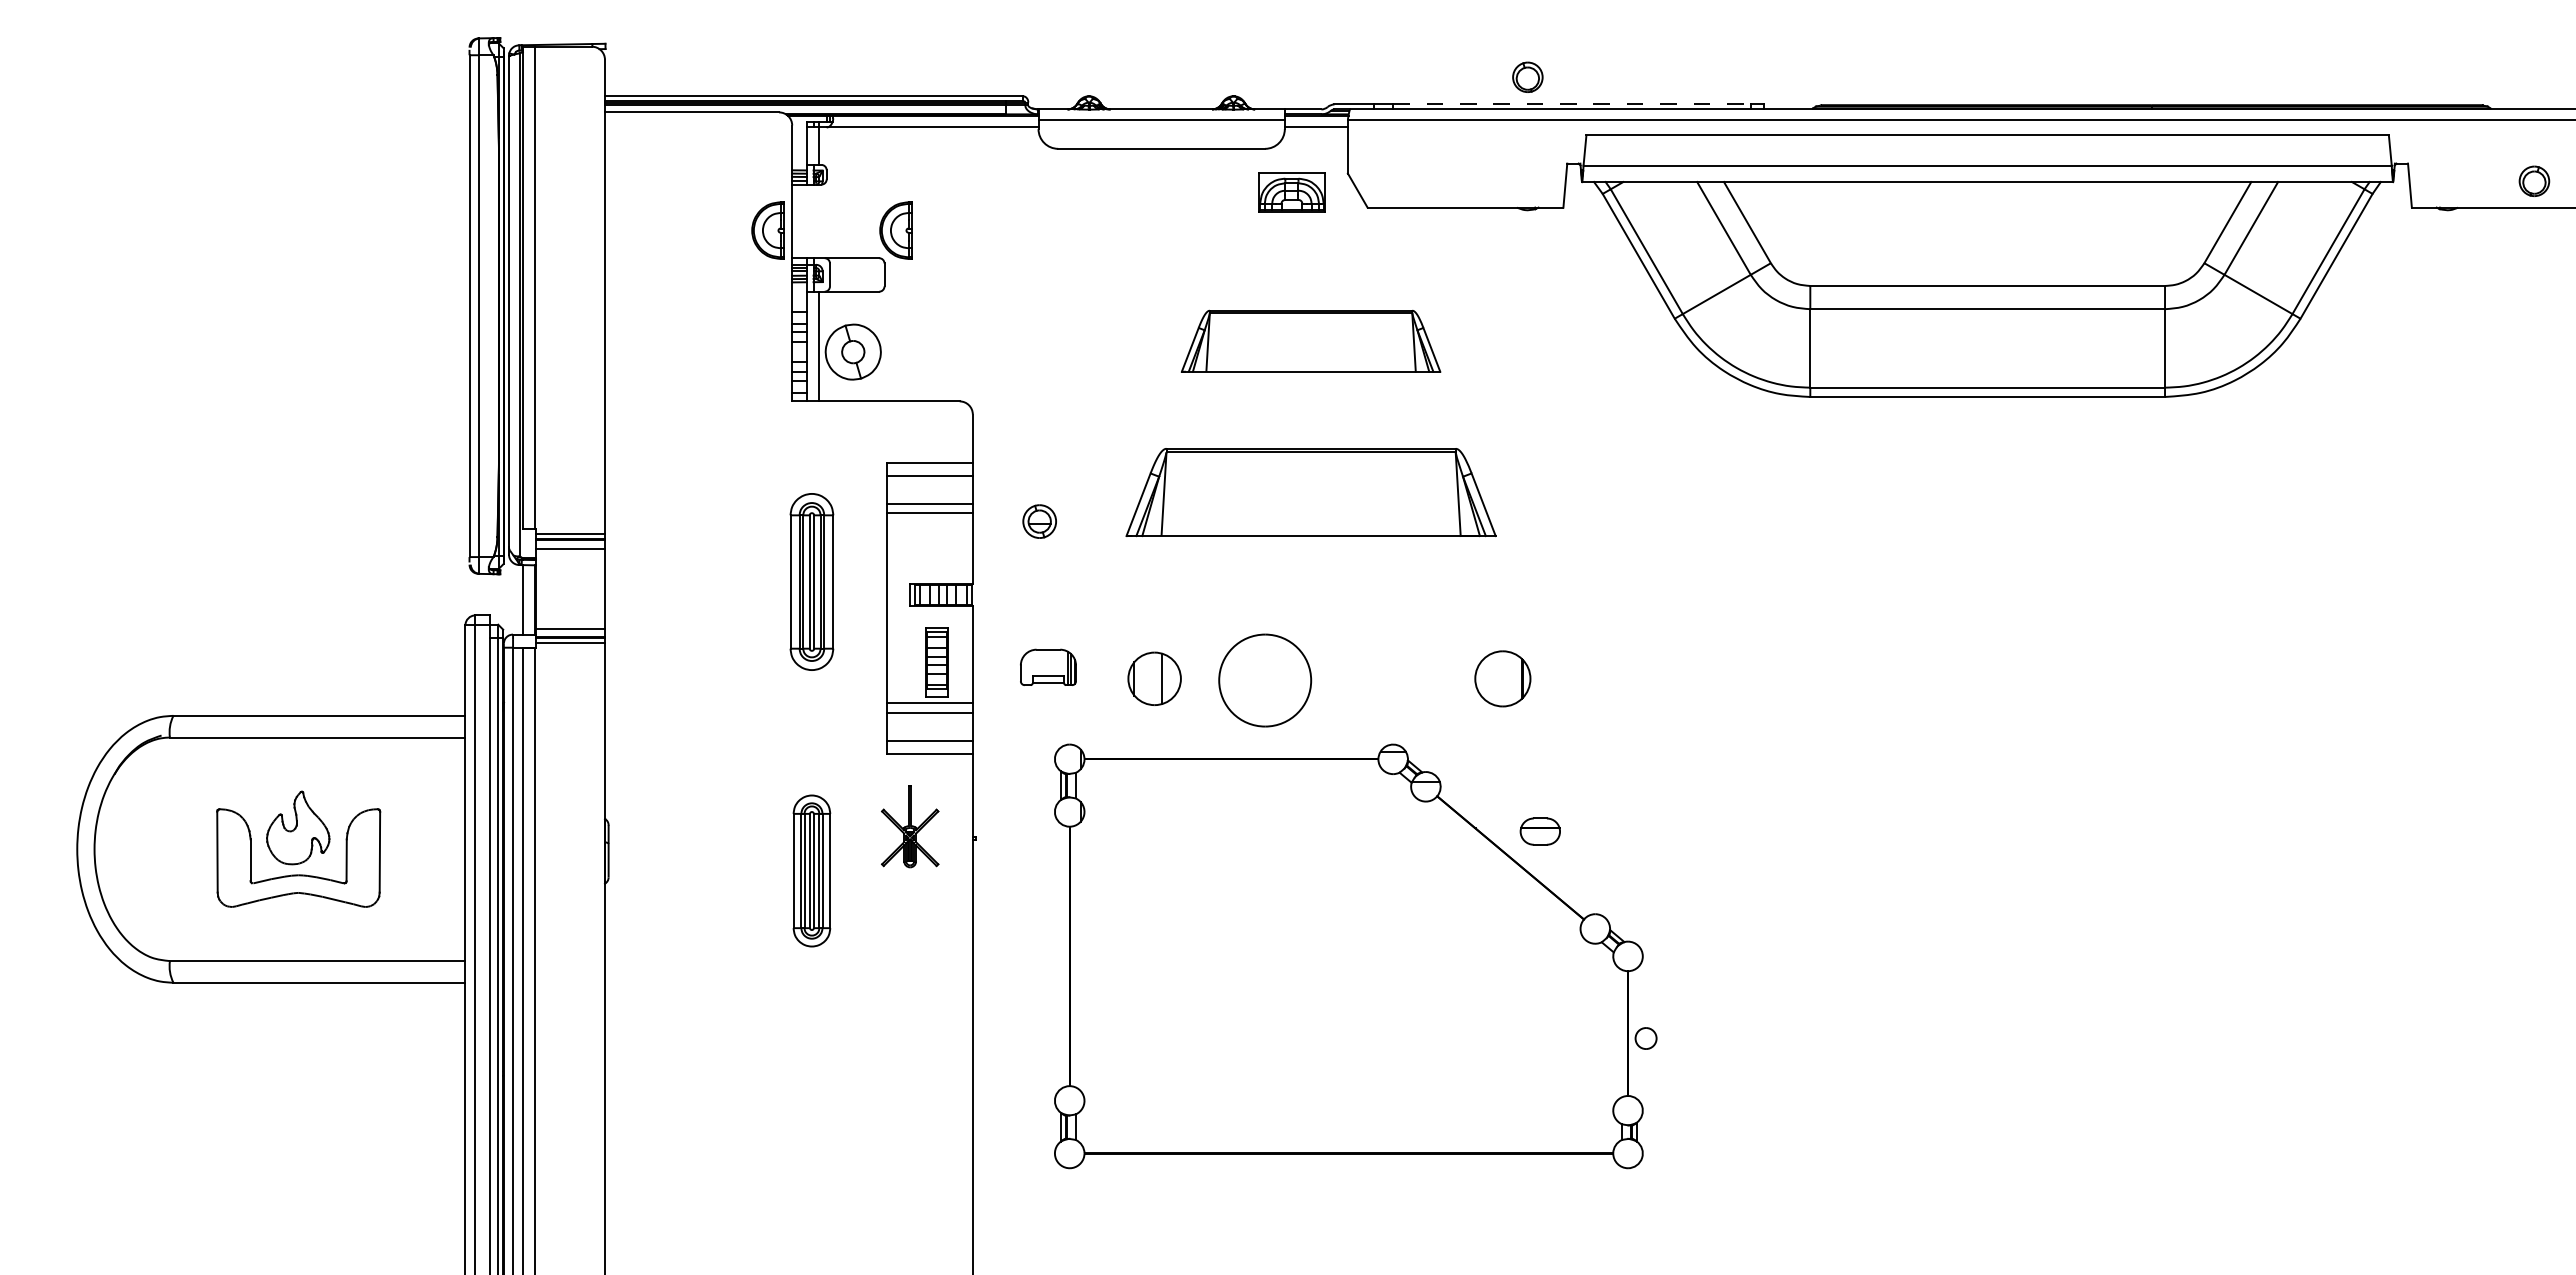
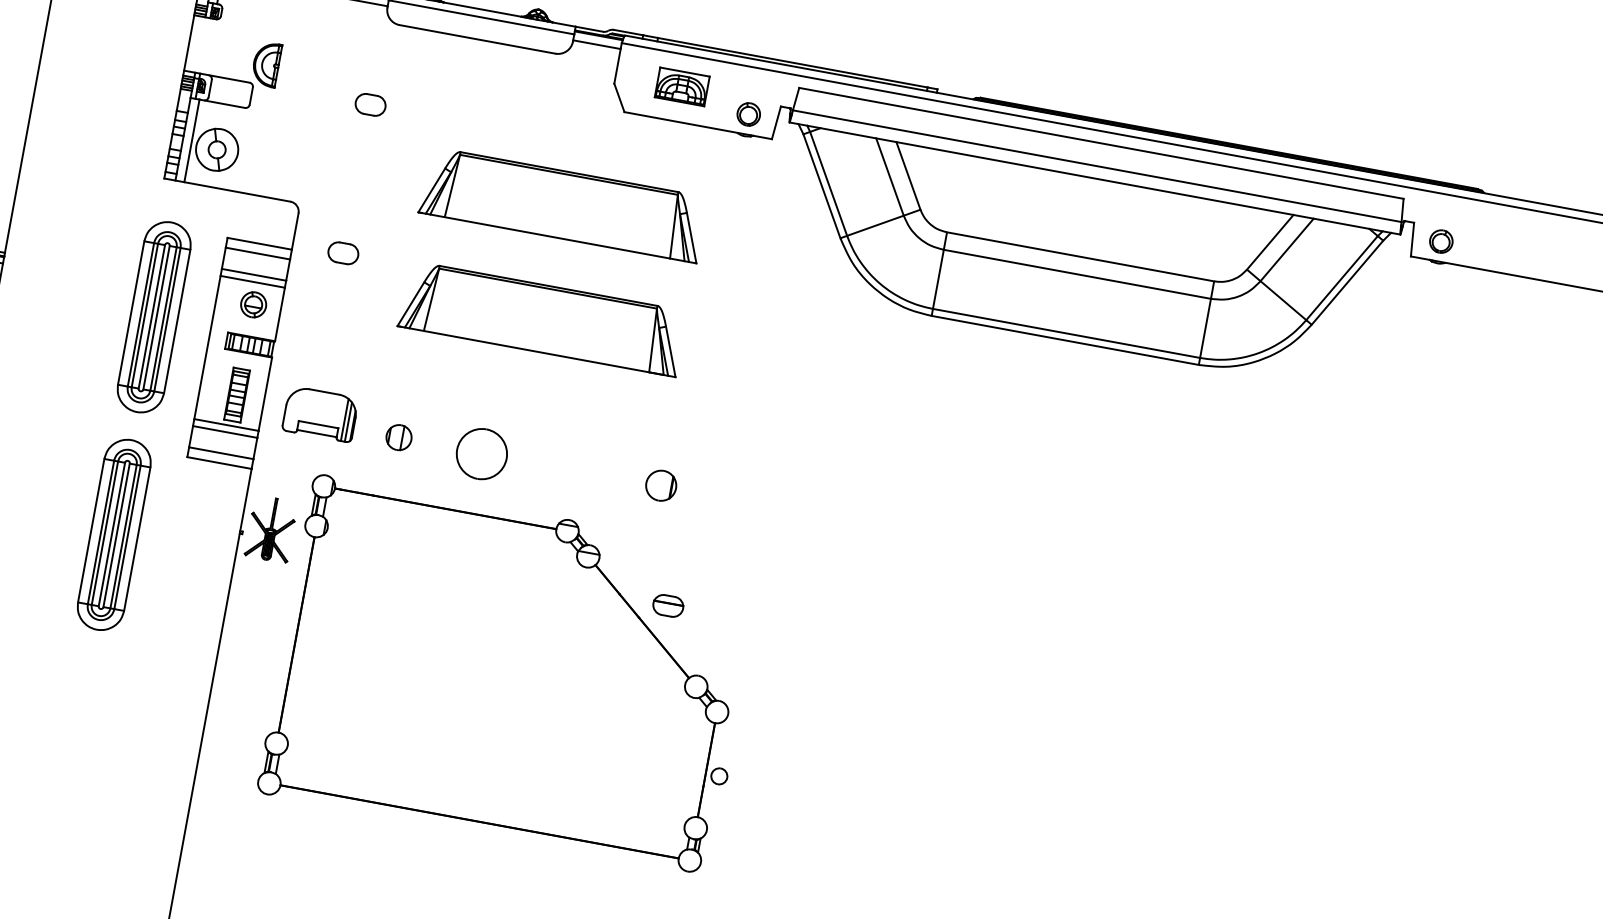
part: (1527, 76) -> (748, 113), moved
line: (1572, 104) -> (793, 62), dashed -> solid
part: (2534, 180) -> (1441, 240), moved
part: (1291, 192) -> (681, 86), moved
part: (767, 230) -> (169, 46), removed
part: (1039, 258) -> (370, 105), added
part: (1310, 340) -> (563, 204), size x1.43
part: (1039, 455) -> (343, 253), added
part: (1039, 521) -> (253, 304), moved
part: (811, 581) -> (153, 316), size x1.43
part: (1048, 667) -> (320, 414), size x1.67
part: (1154, 678) -> (398, 437), size x0.62
part: (1502, 678) -> (660, 485), size x0.71
part: (1264, 680) -> (481, 454), size x0.71
part: (910, 826) -> (271, 529), moved
part: (811, 870) -> (114, 534), size x1.67

